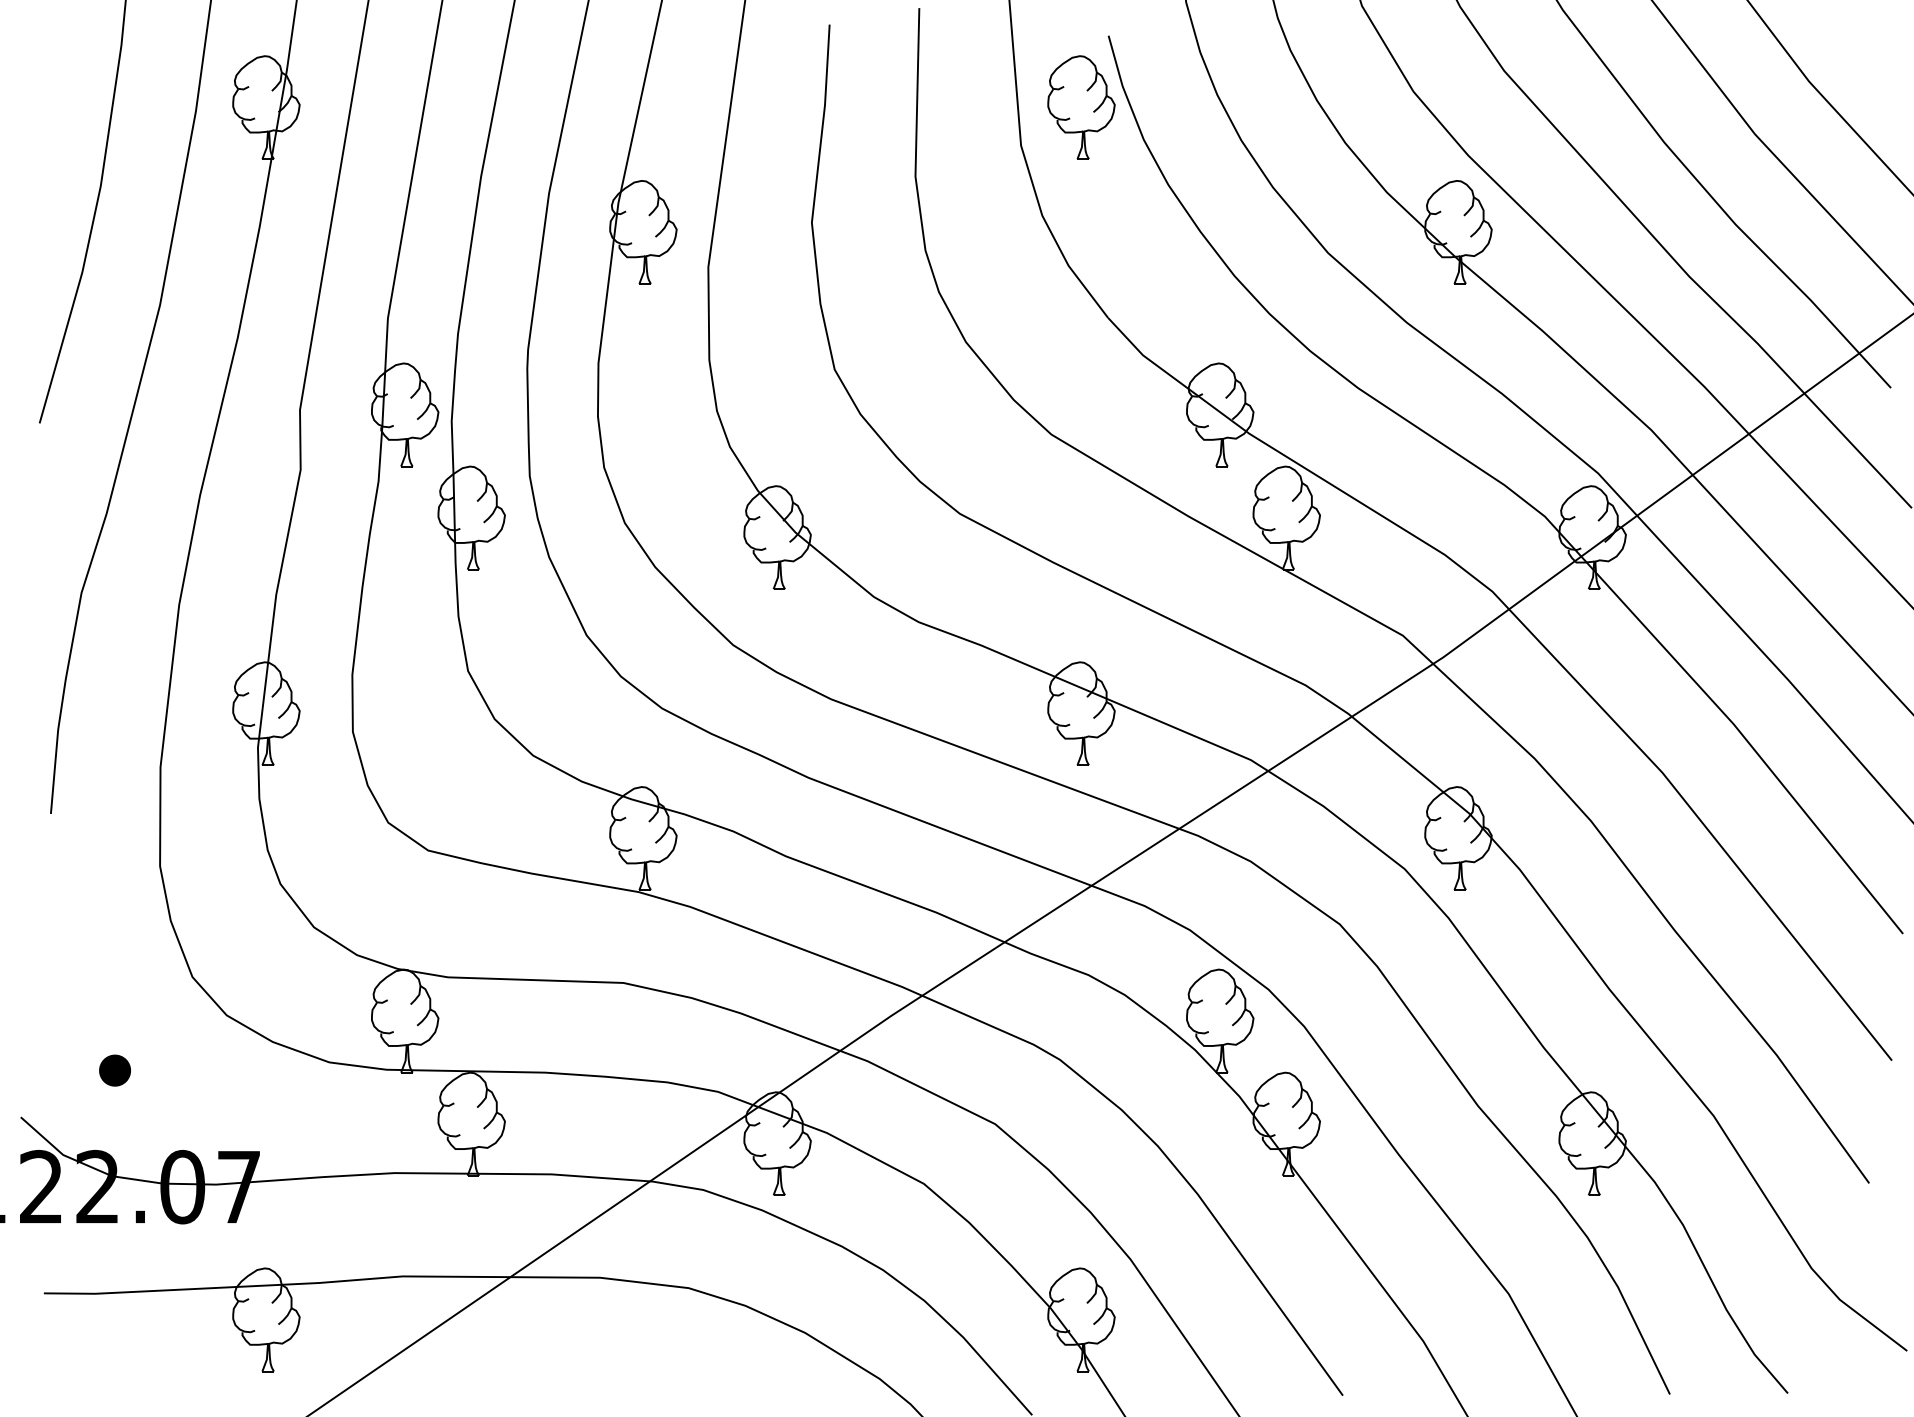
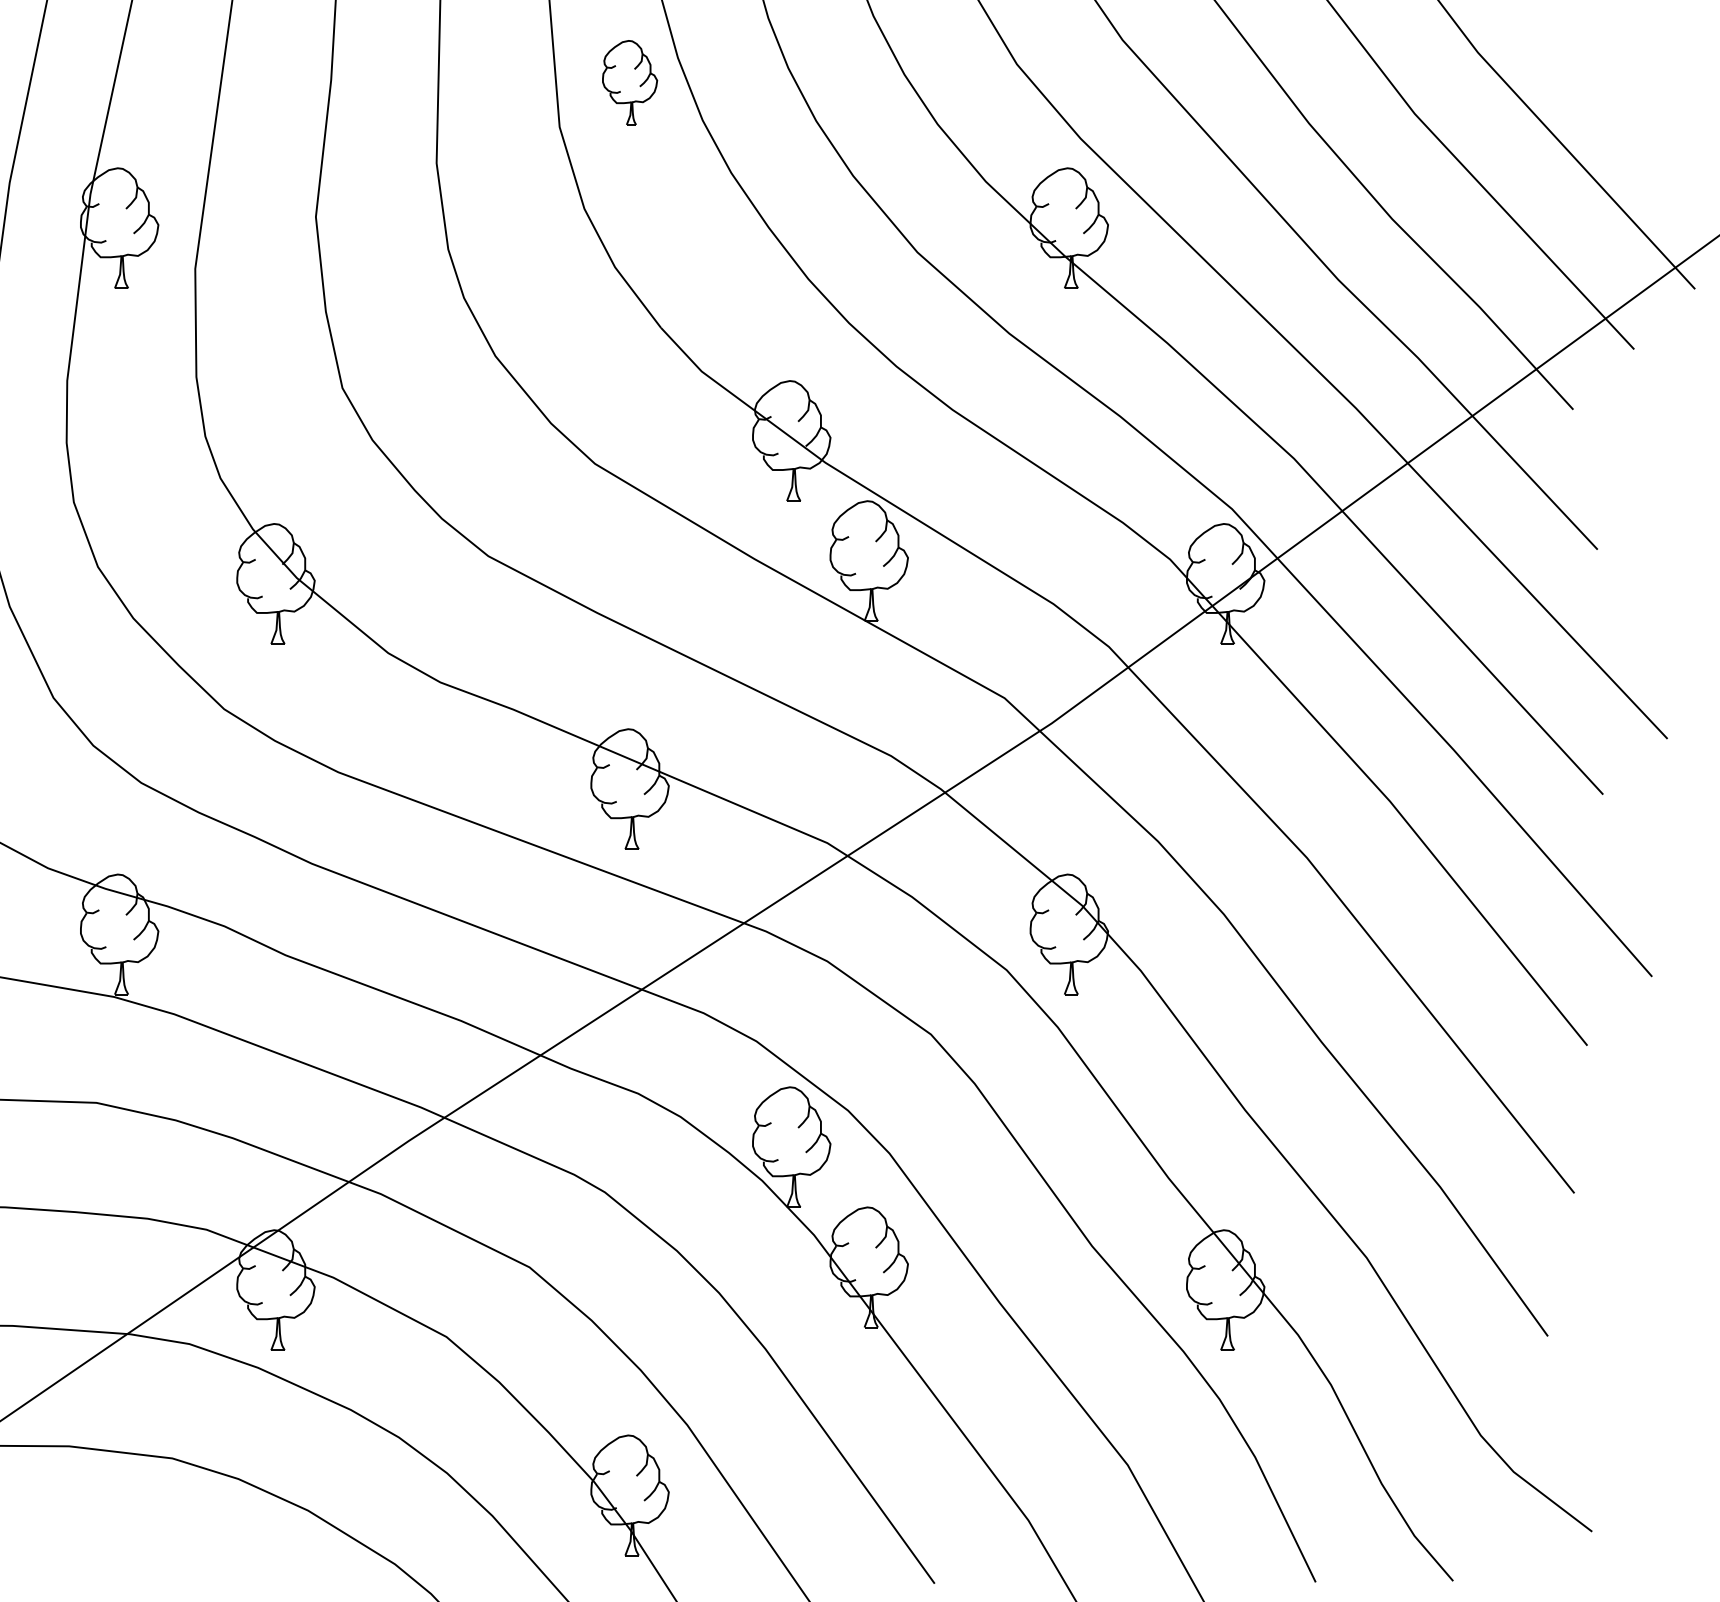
part: (1081, 107) -> (630, 82), size x0.7

